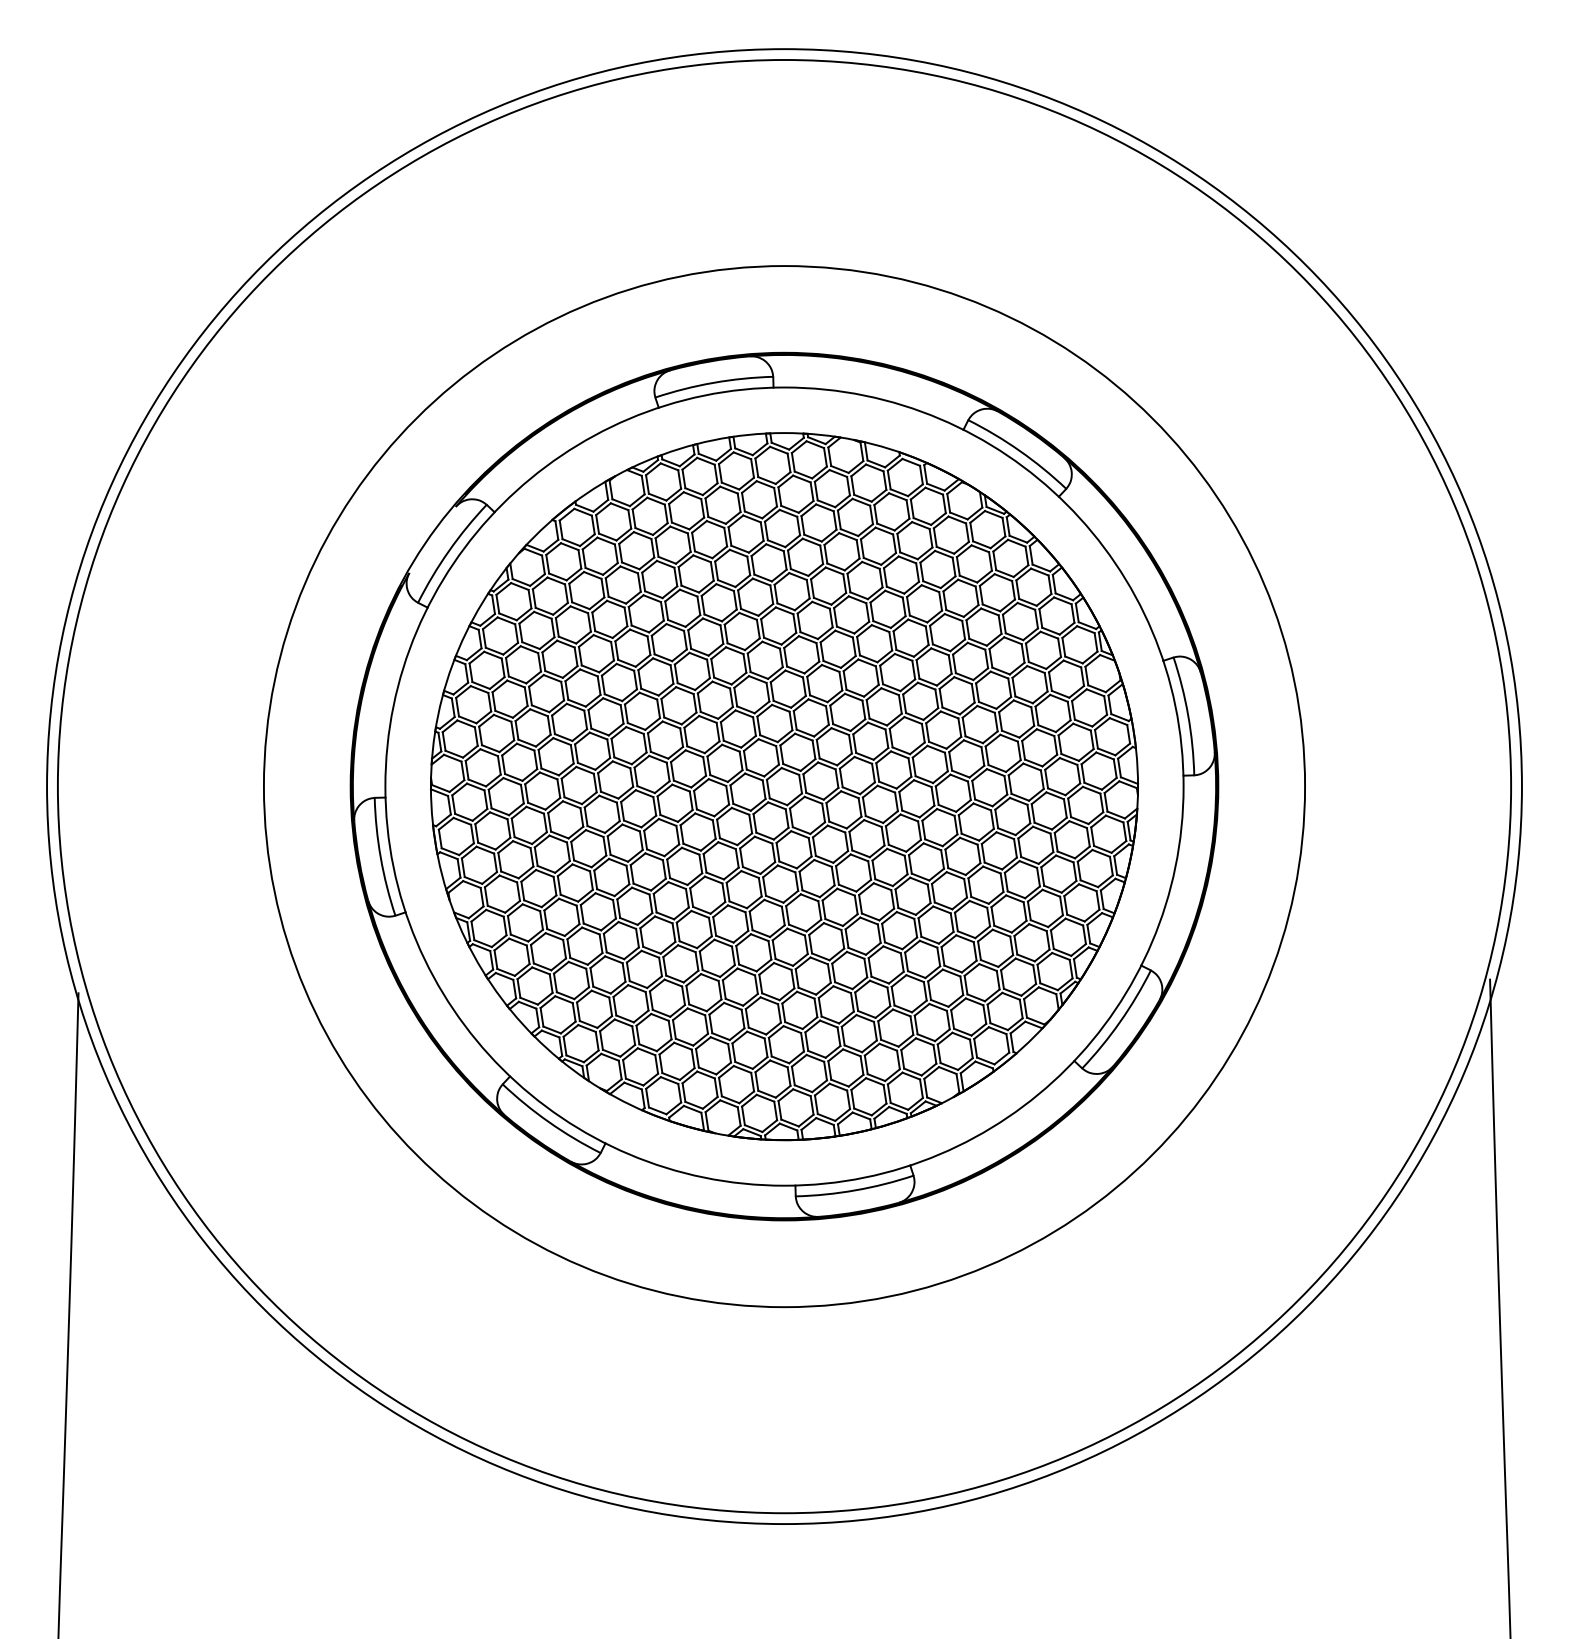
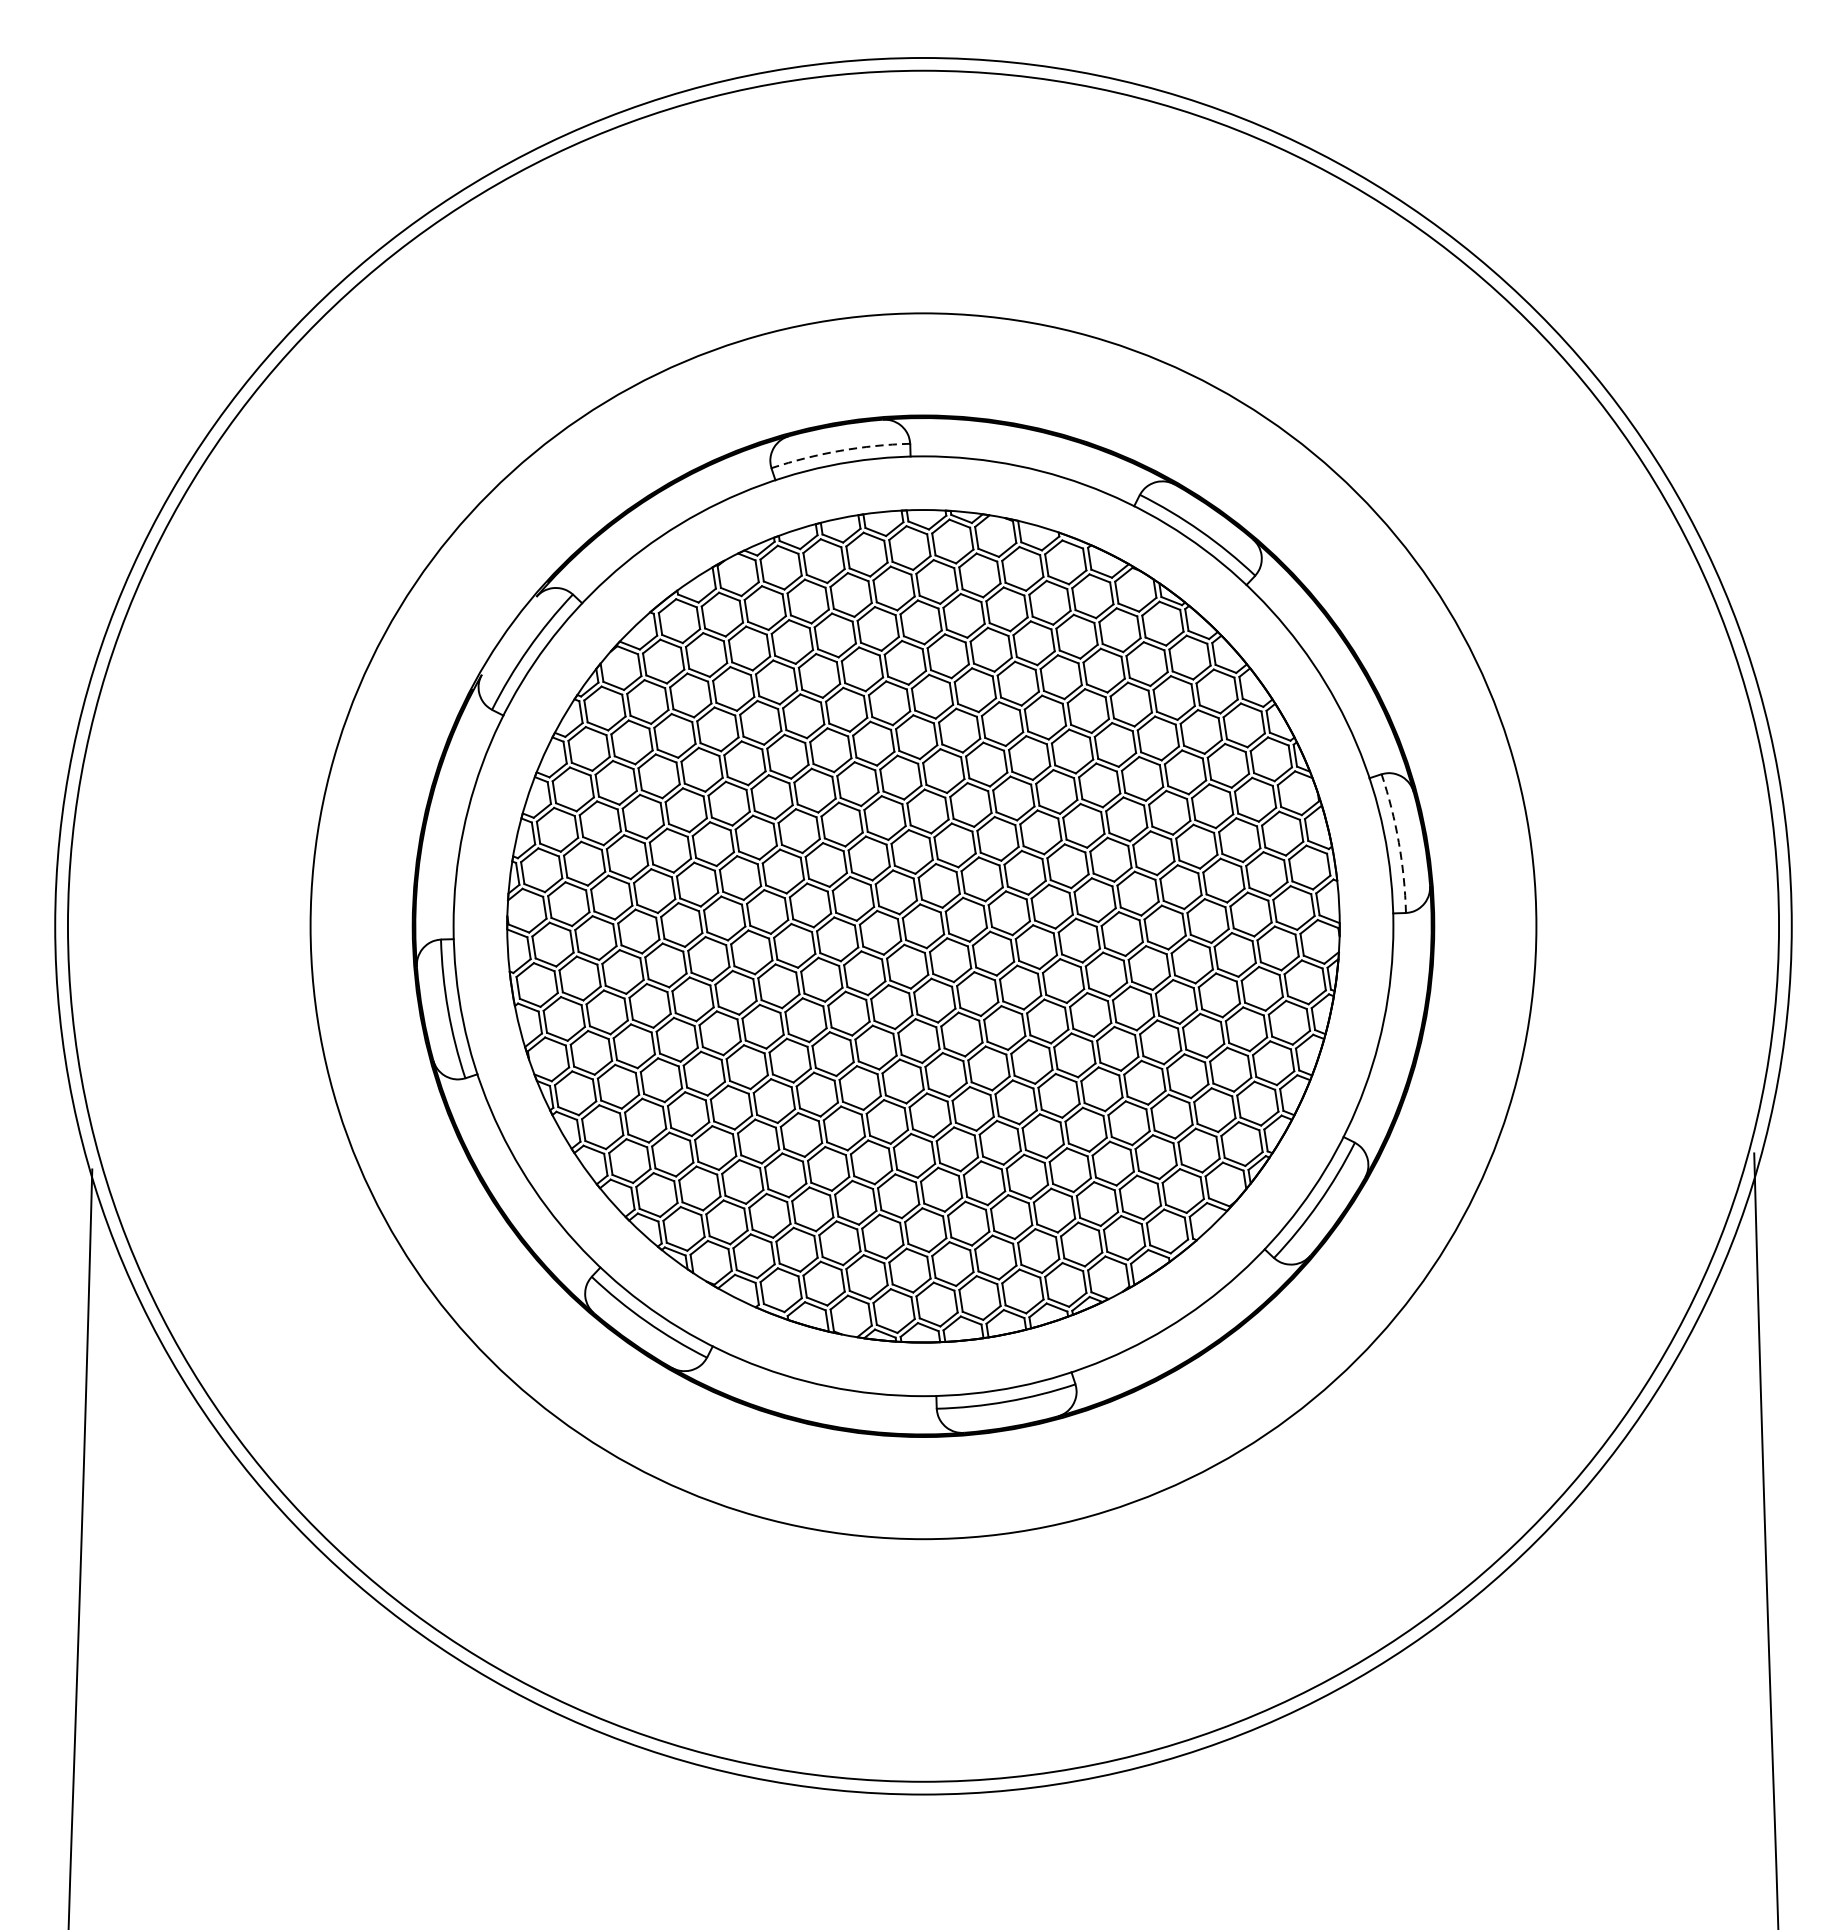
arc: (713, 382) -> (839, 450), solid -> dashed
arc: (1188, 715) -> (1399, 842), solid -> dashed

